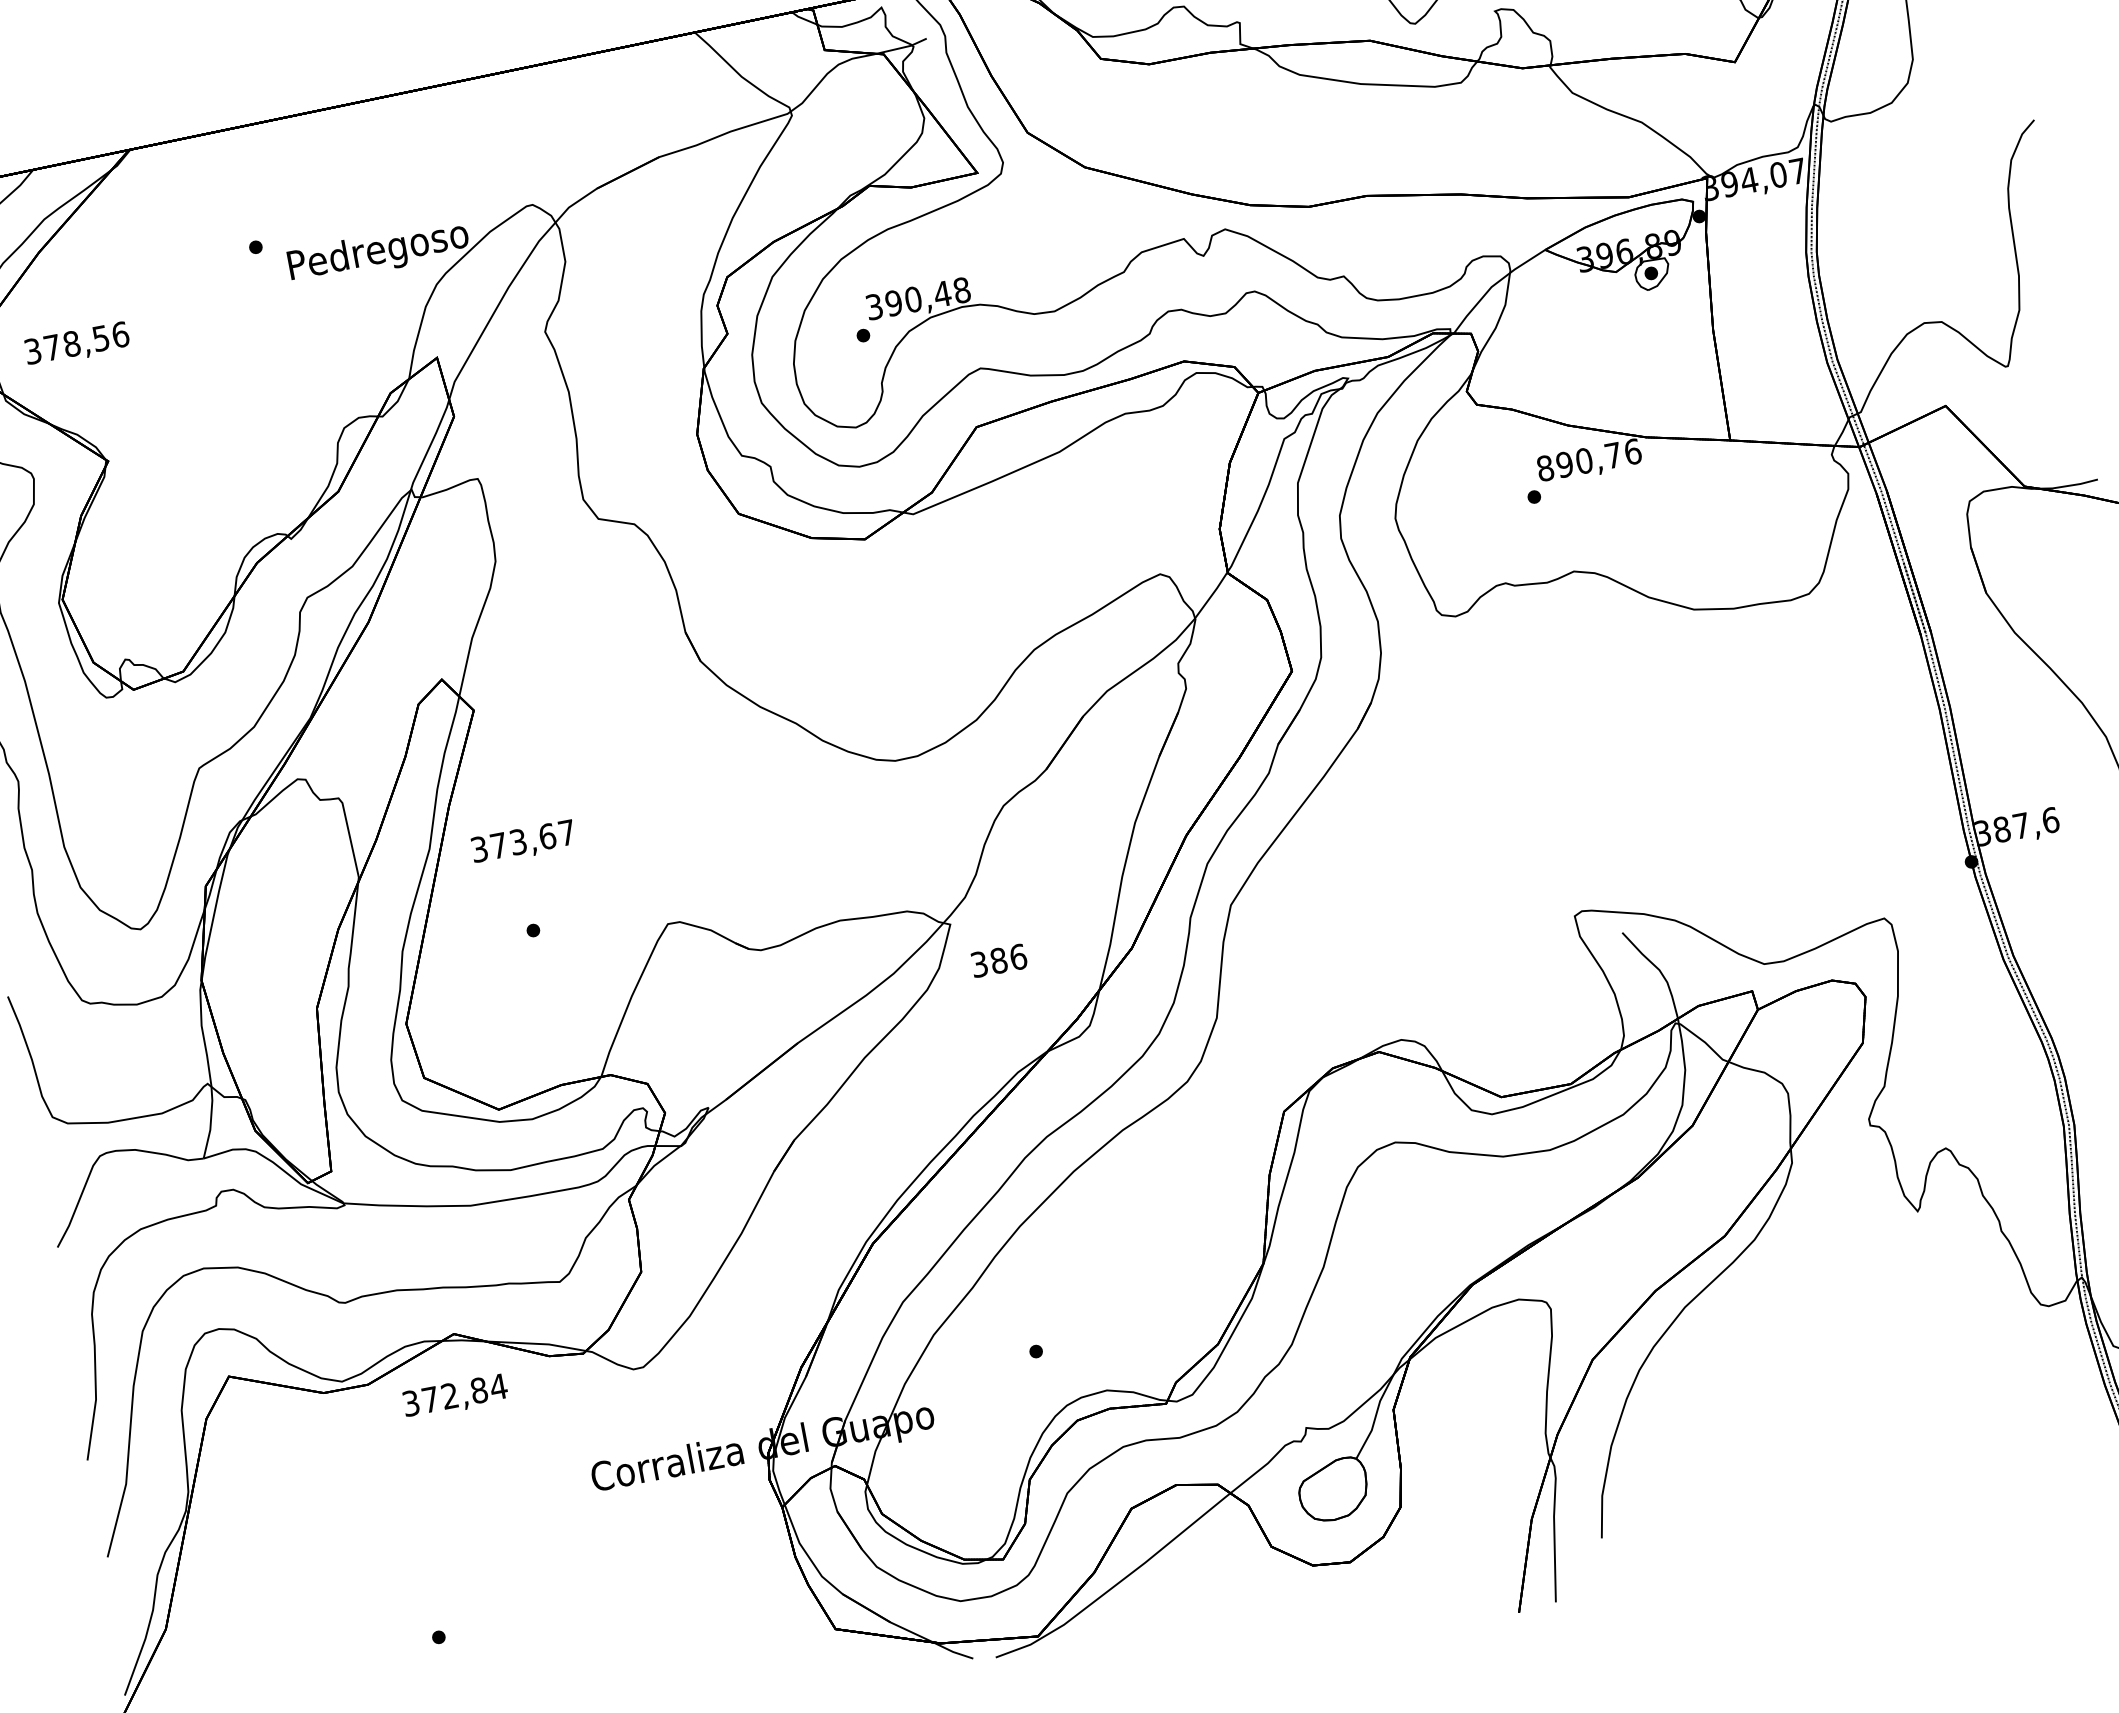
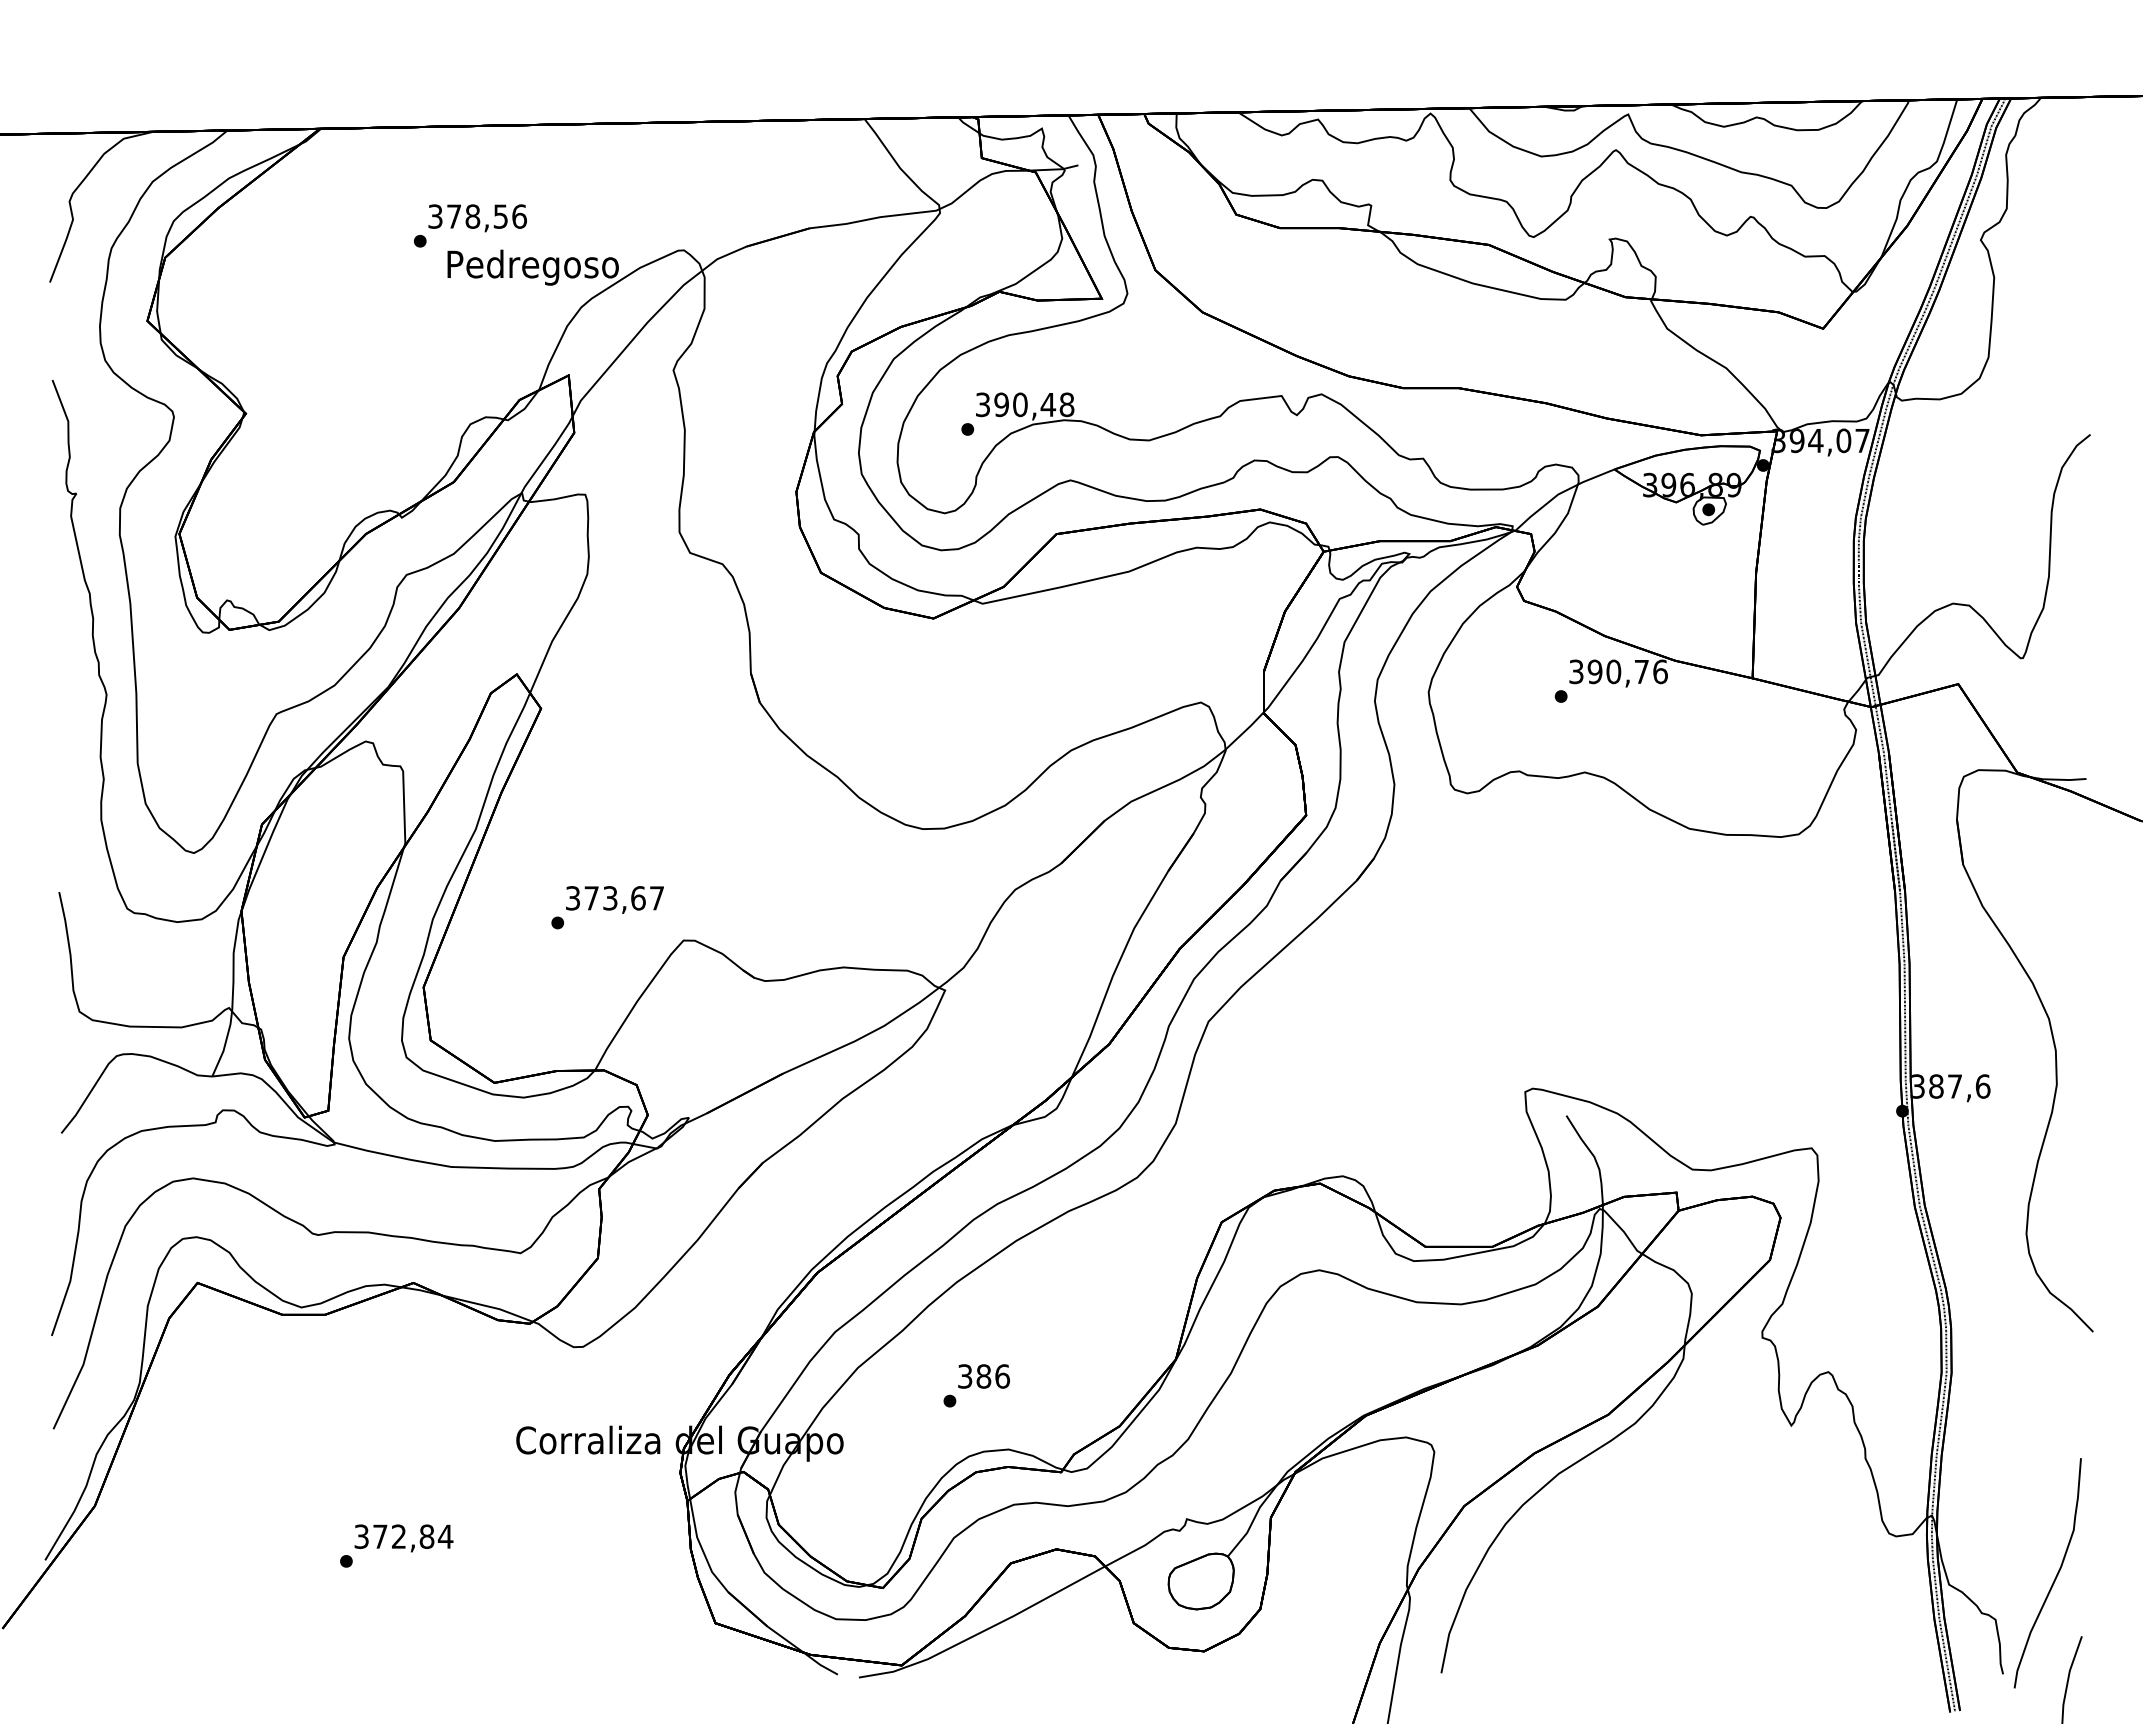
text: (77, 345) -> (477, 218), moved
text: (1545, 467) -> (1576, 671), 890,76 -> 390,76
text: (522, 842) -> (614, 899), moved
text: (998, 960) -> (983, 1376), moved
text: (455, 1397) -> (403, 1538), moved

